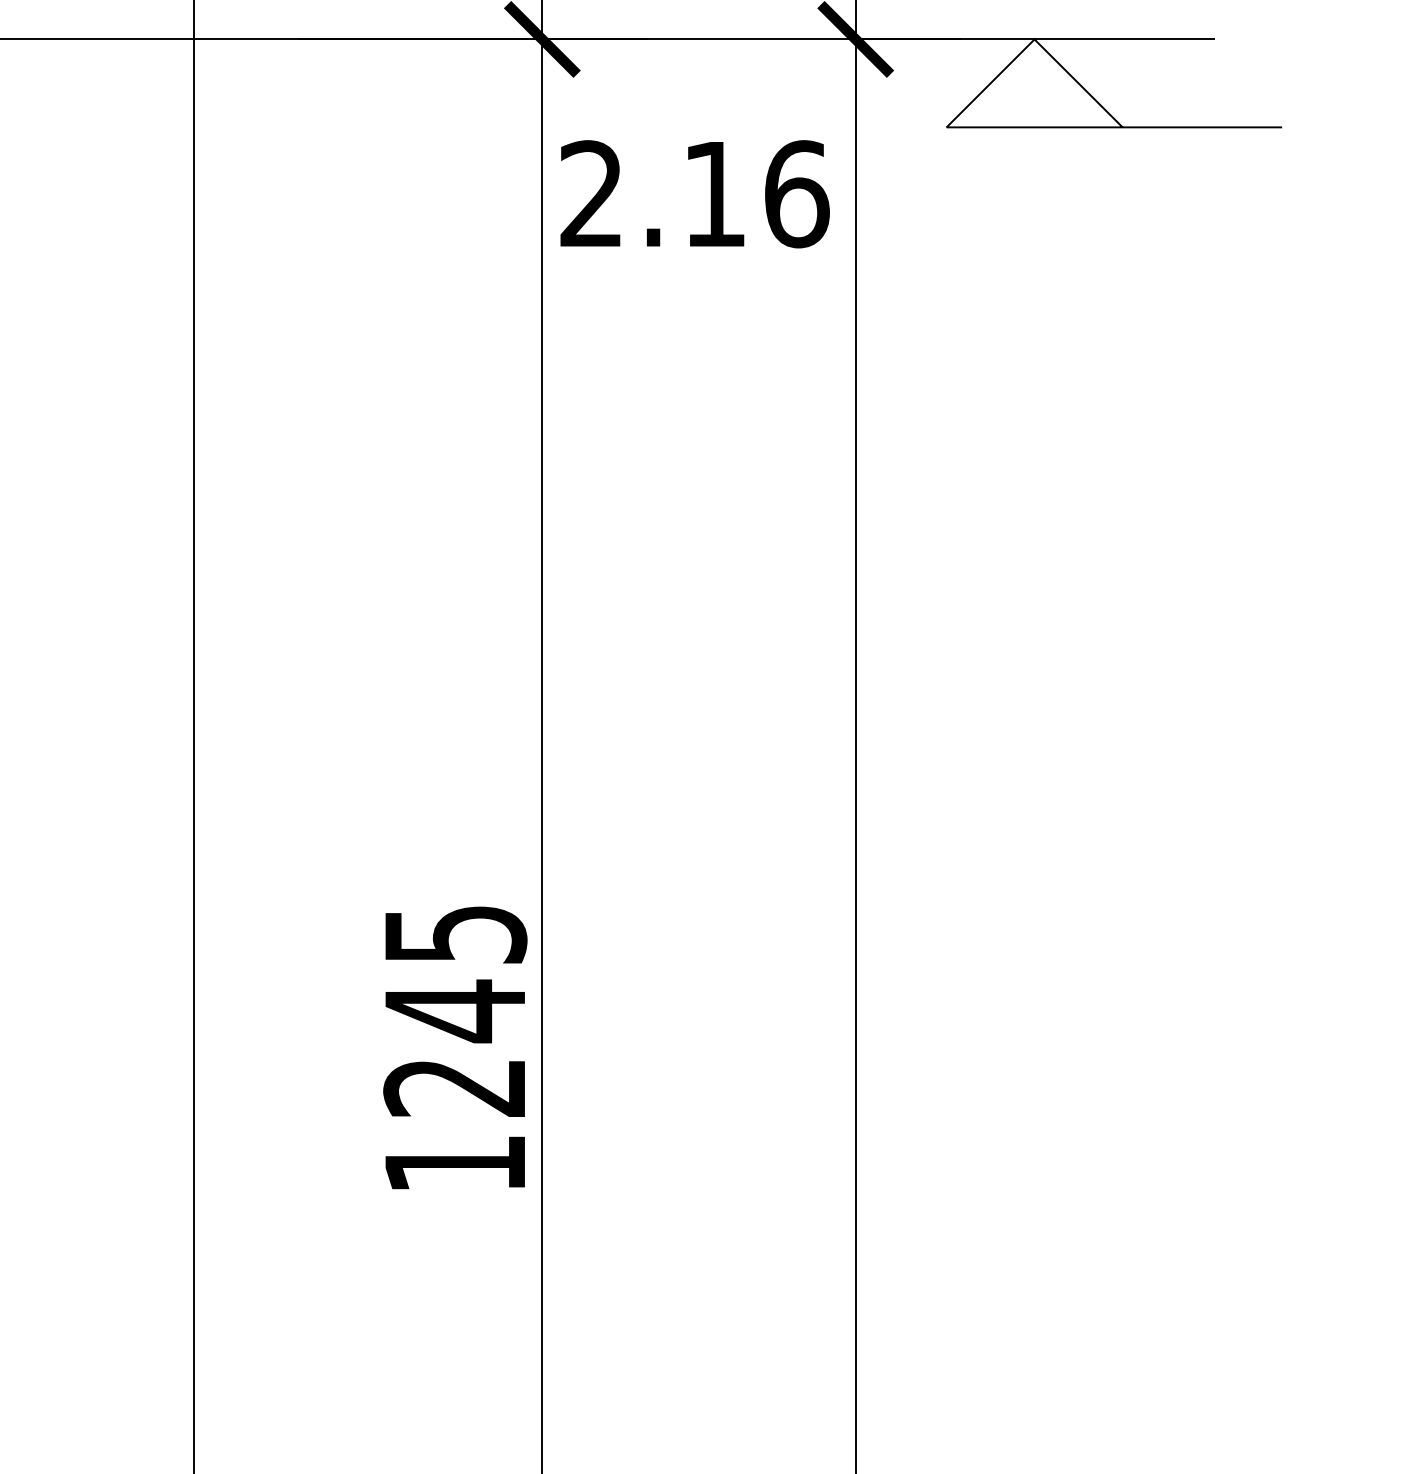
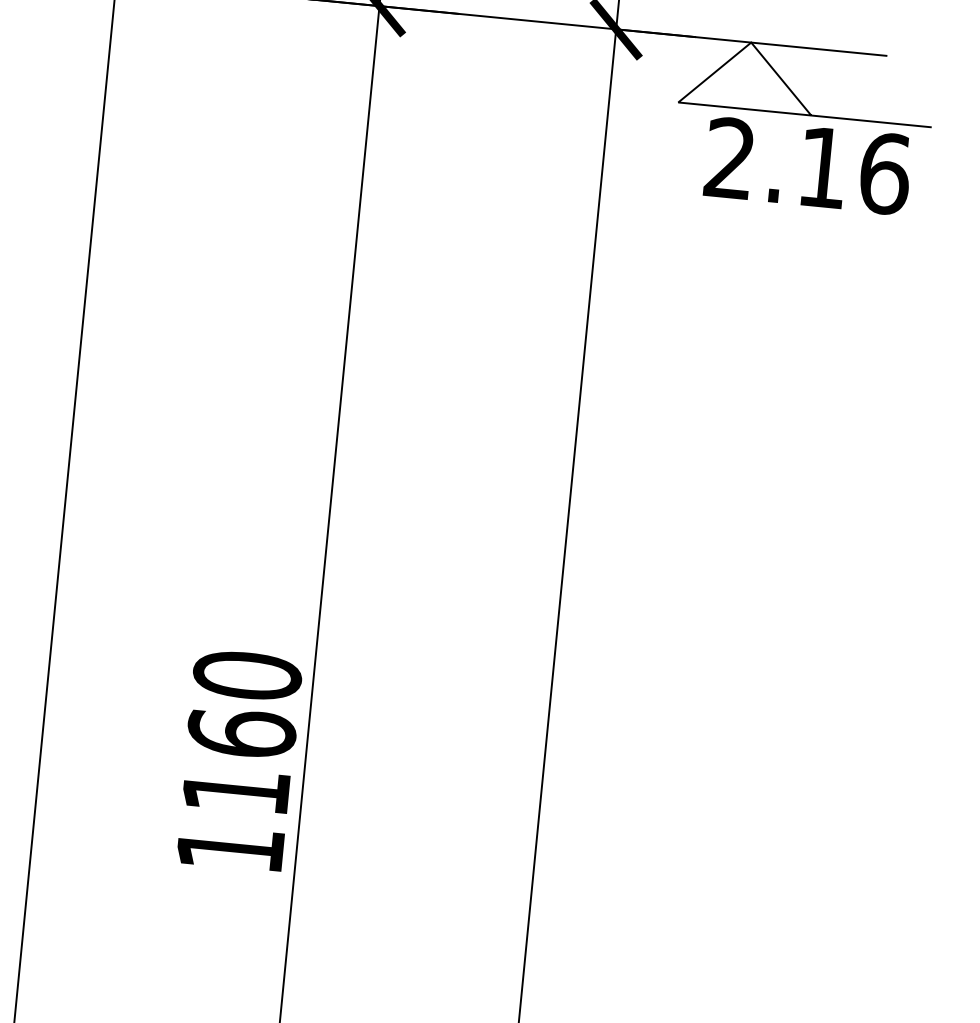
text: (694, 194) -> (807, 166), moved
text: (455, 1010) -> (241, 733), 1245 -> 1160

